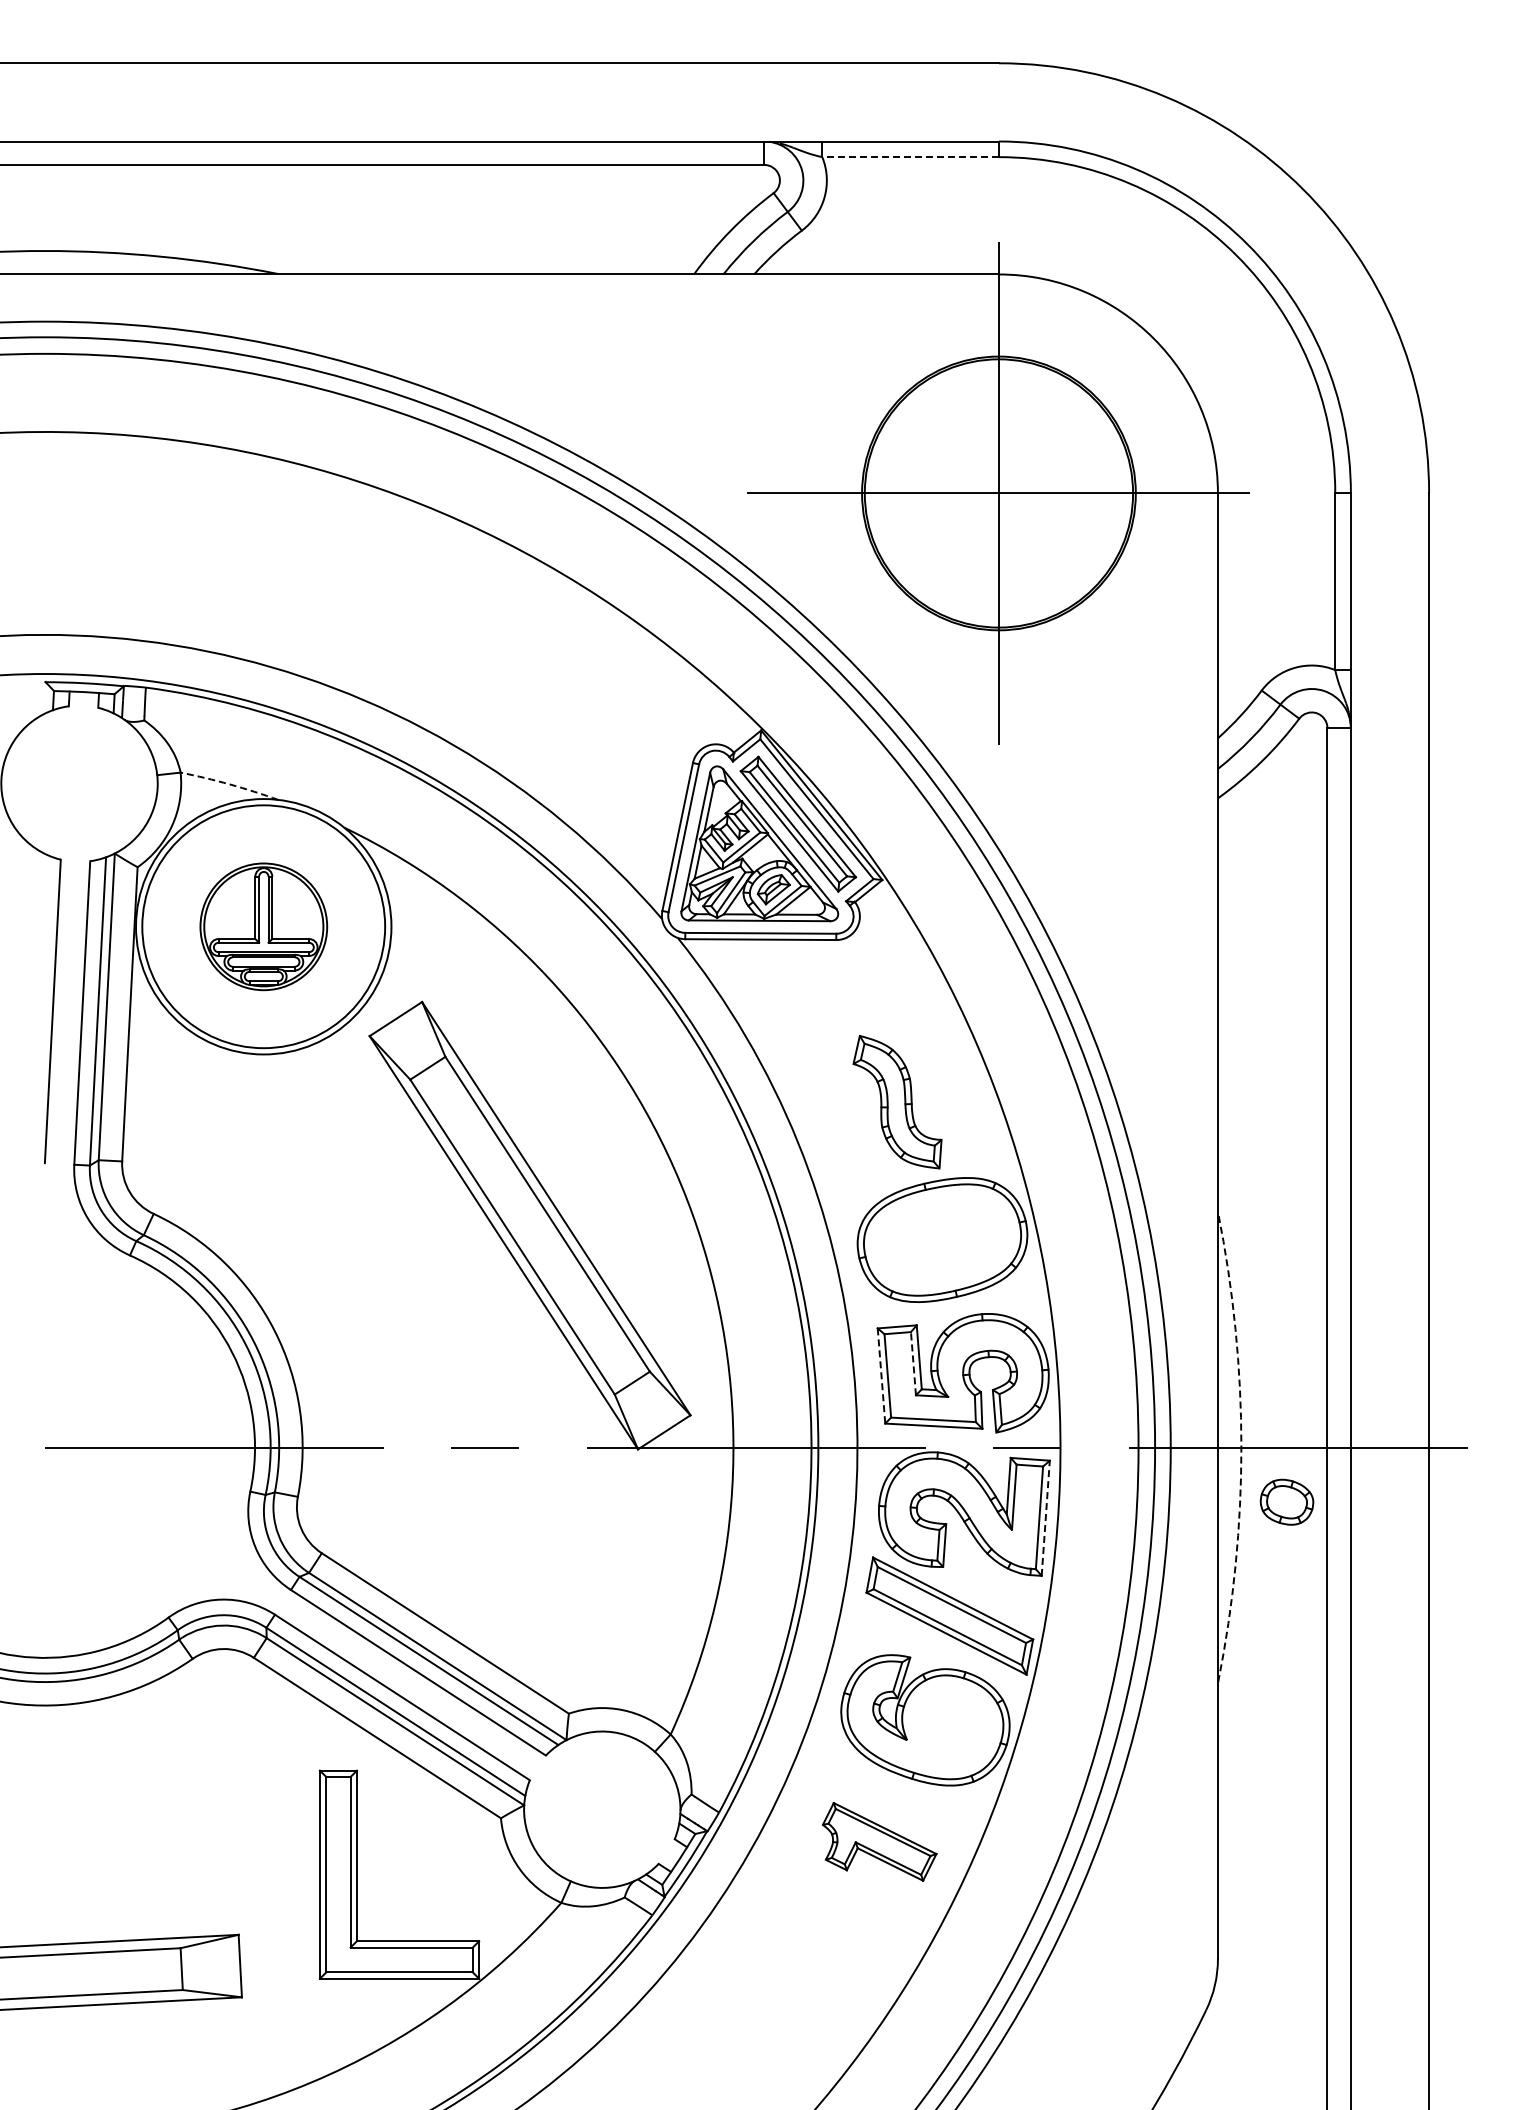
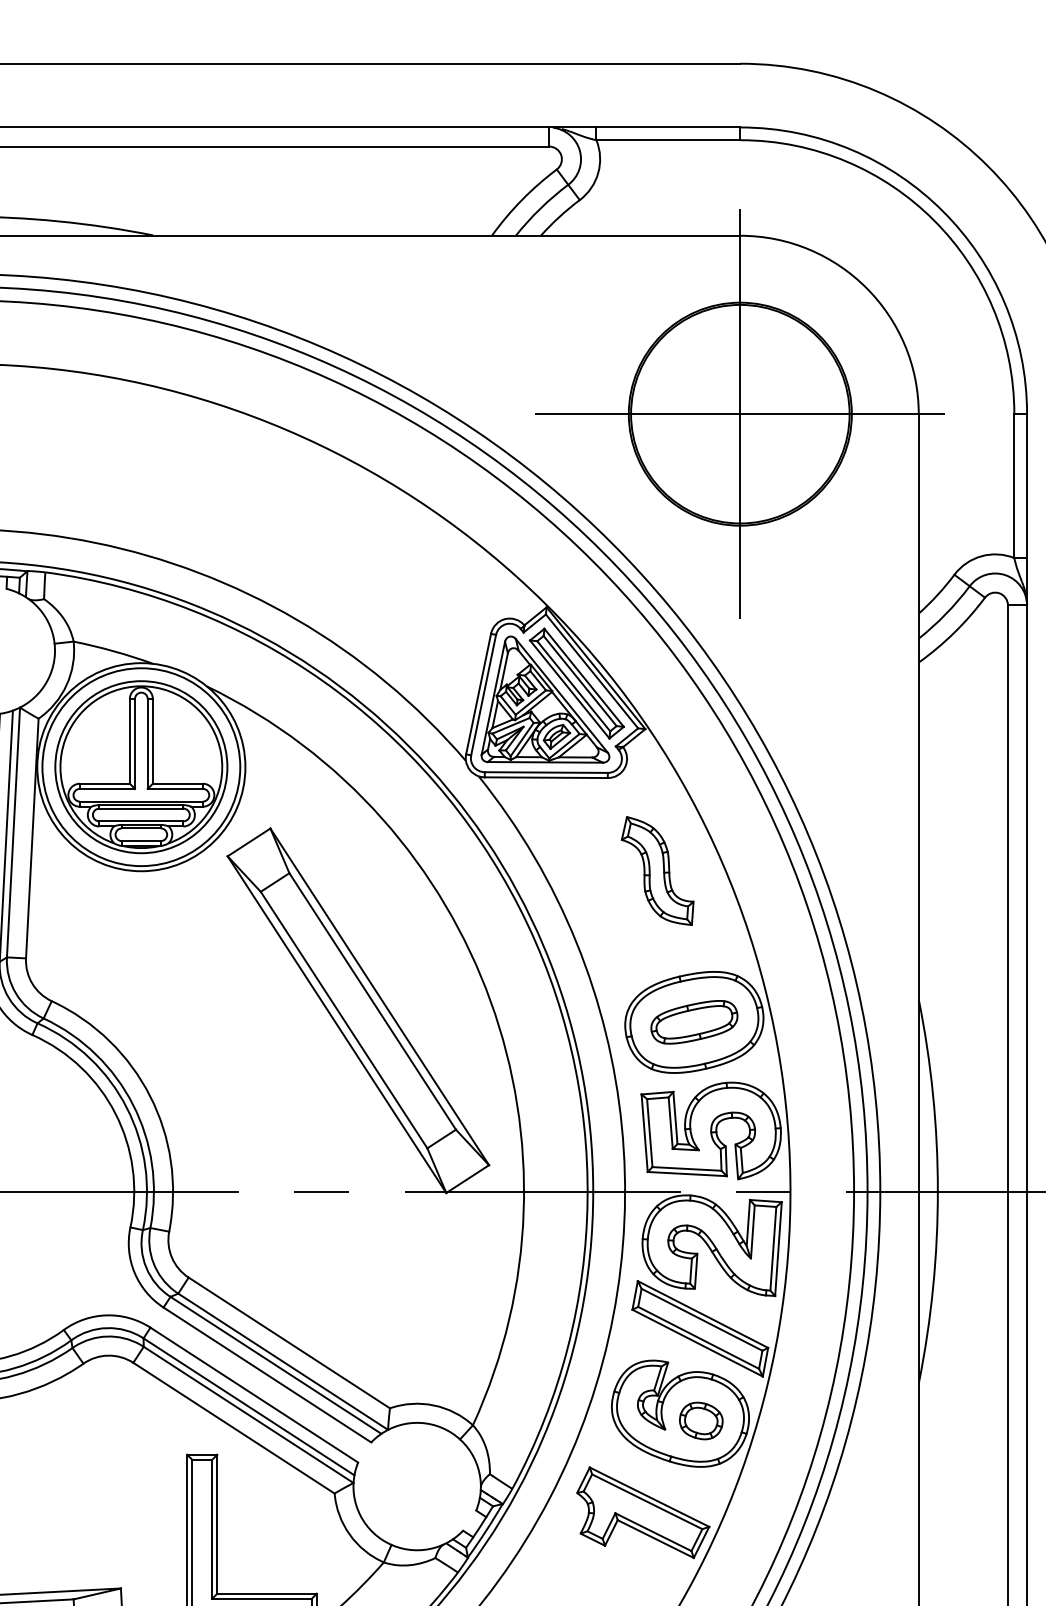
line: (910, 157) -> (668, 140), dashed -> solid
arc: (229, 784) -> (113, 651), dashed -> solid
part: (263, 926) -> (141, 766), size x1.67
part: (897, 1102) -> (657, 871), moved
part: (942, 1239) -> (694, 1021), added
line: (913, 1363) -> (670, 1123), dashed -> solid
line: (881, 1376) -> (644, 1133), dashed -> solid
arc: (1241, 1447) -> (937, 1191), dashed -> solid
part: (1286, 1501) -> (700, 1420), moved
line: (1045, 1518) -> (778, 1249), dashed -> solid
part: (879, 1841) -> (643, 1512), size x1.43

